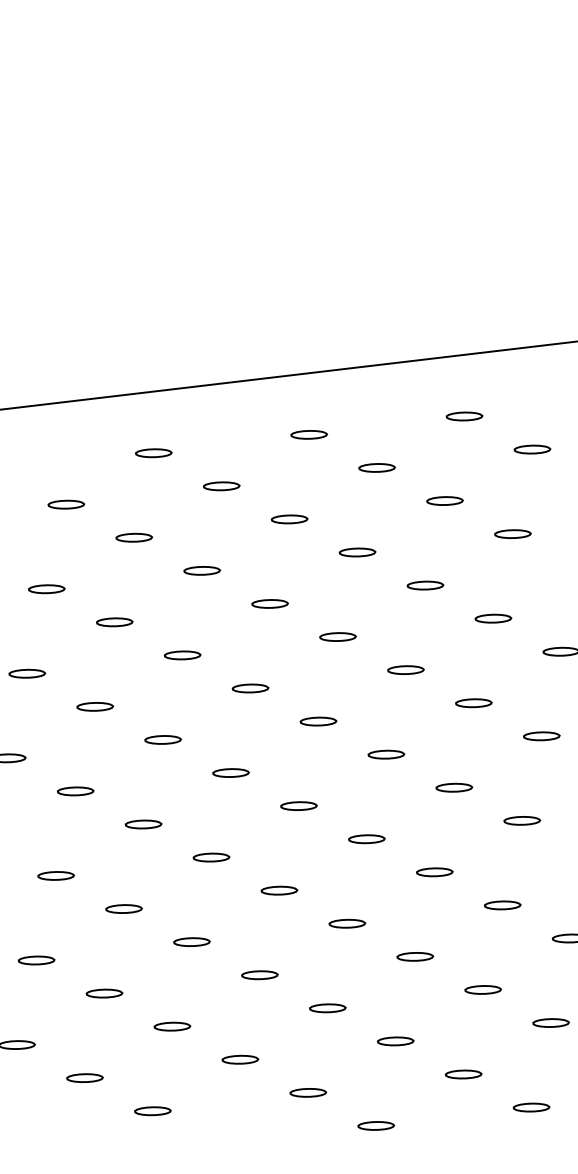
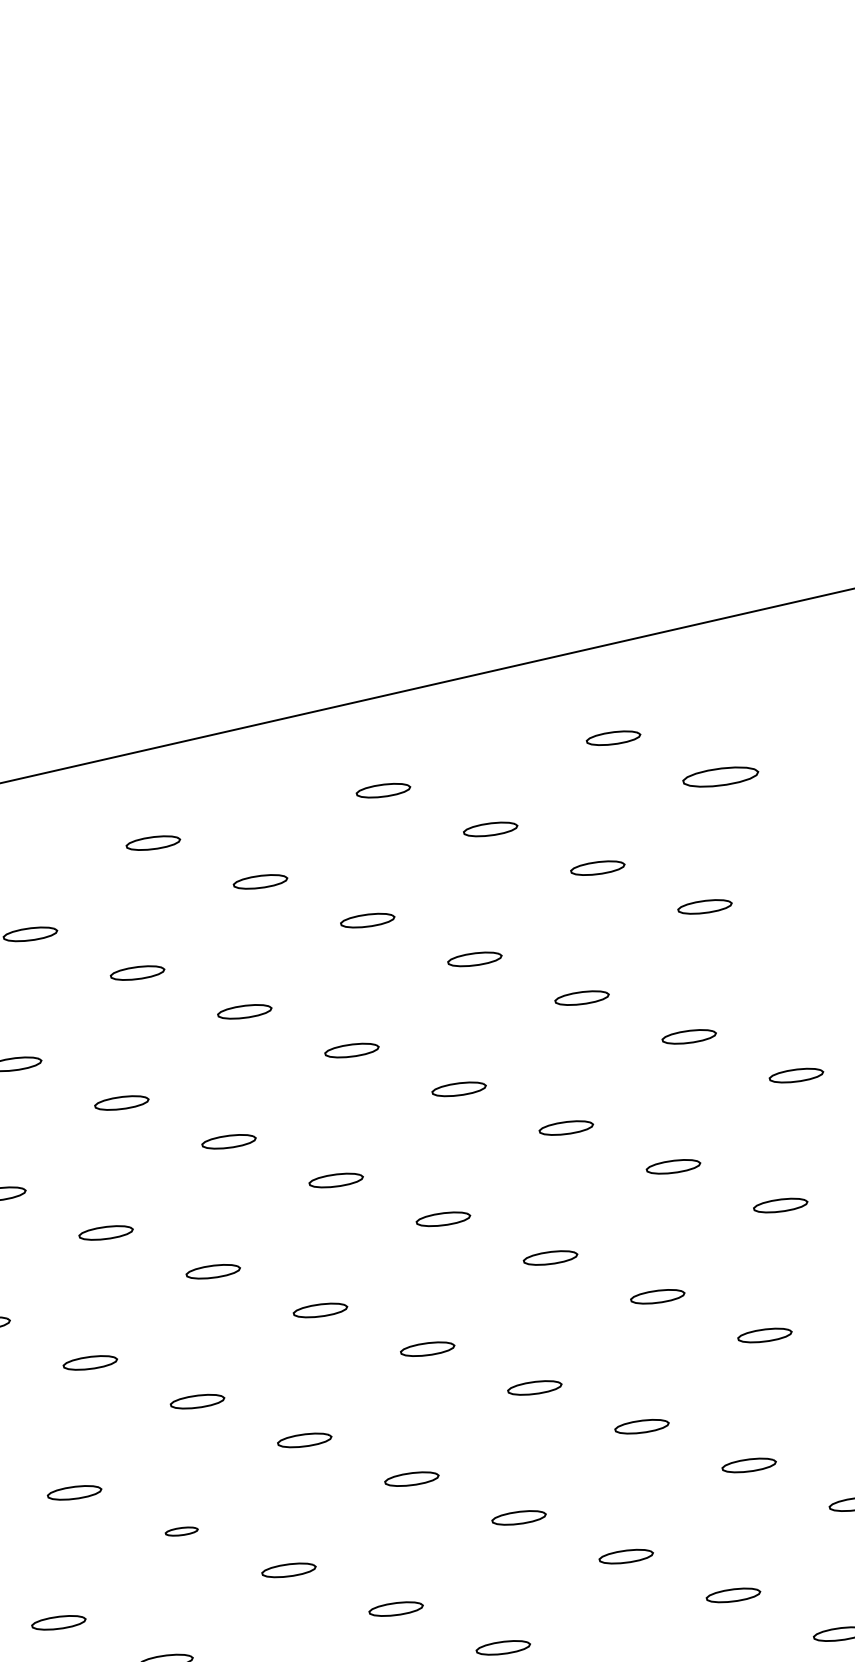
part: (532, 449) -> (720, 776), size x1.4
part: (123, 908) -> (180, 1530), size x0.6

